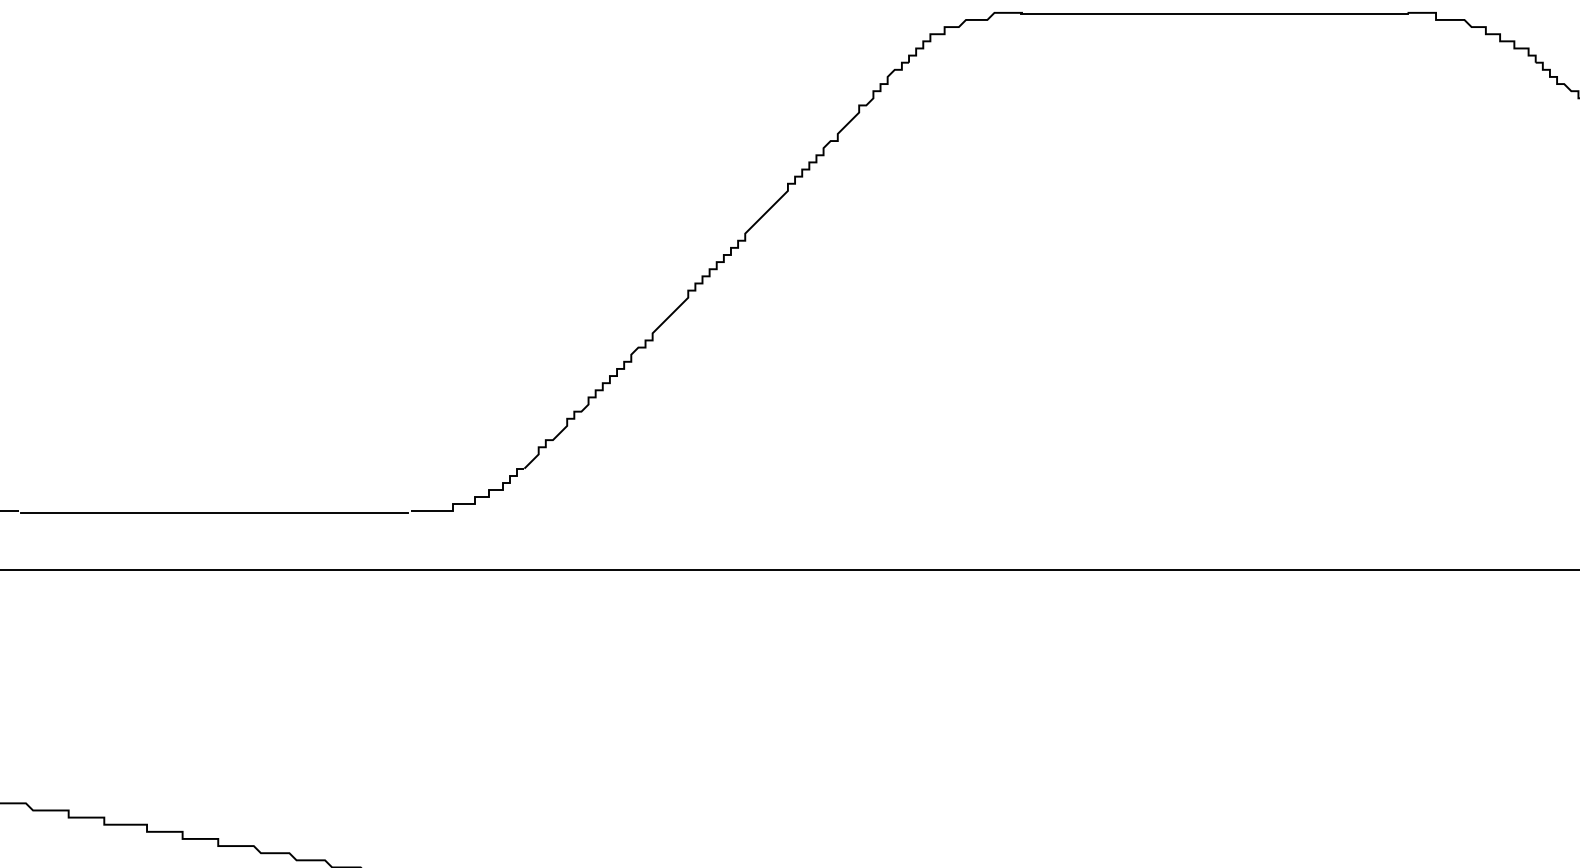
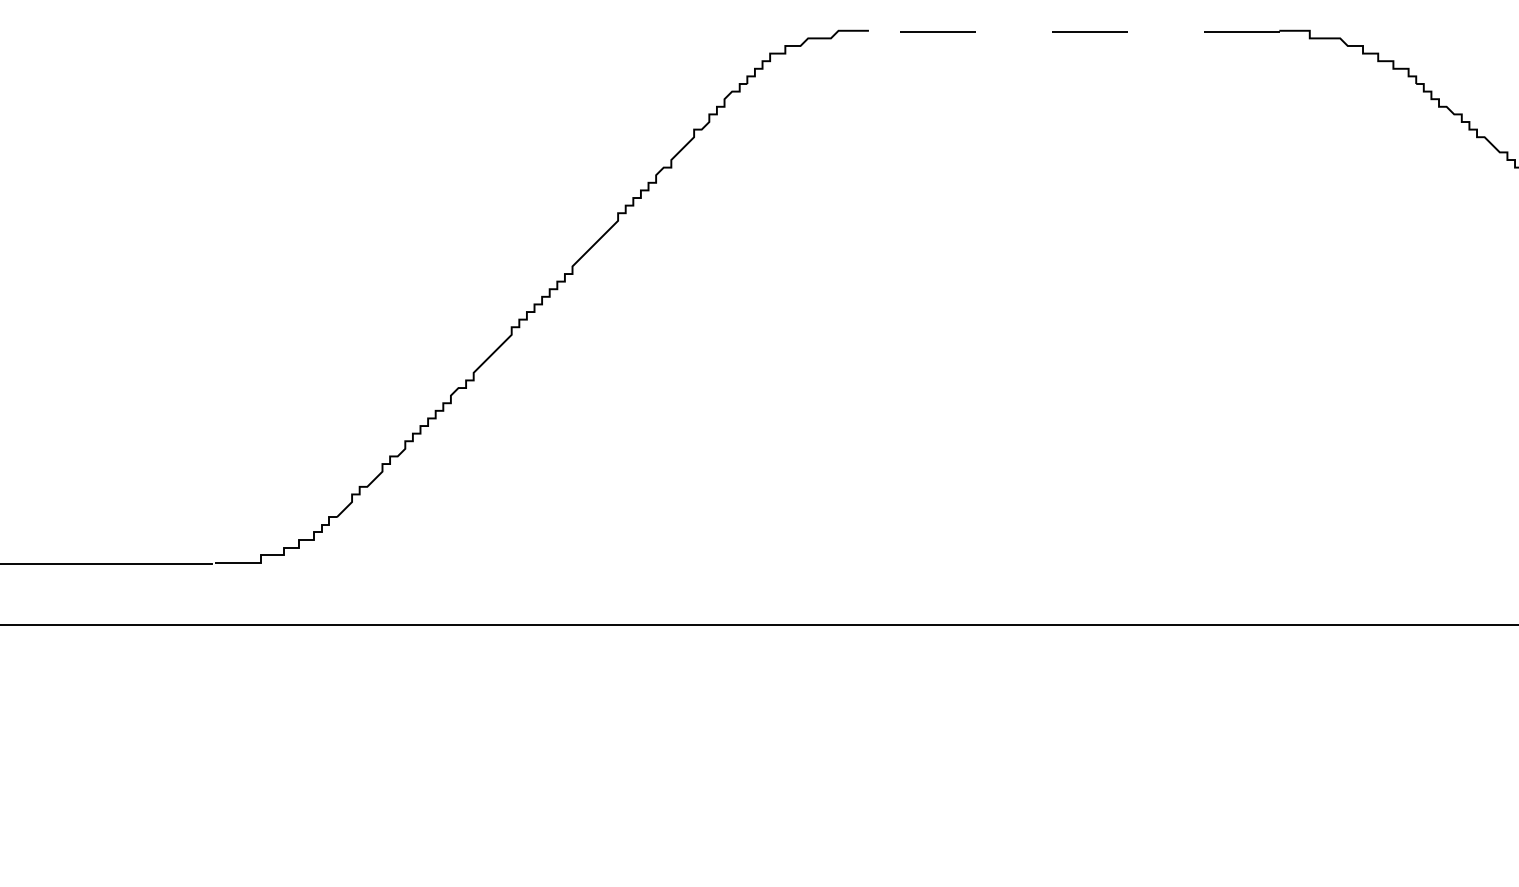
line: (1214, 14) -> (1073, 32), solid -> dashed

